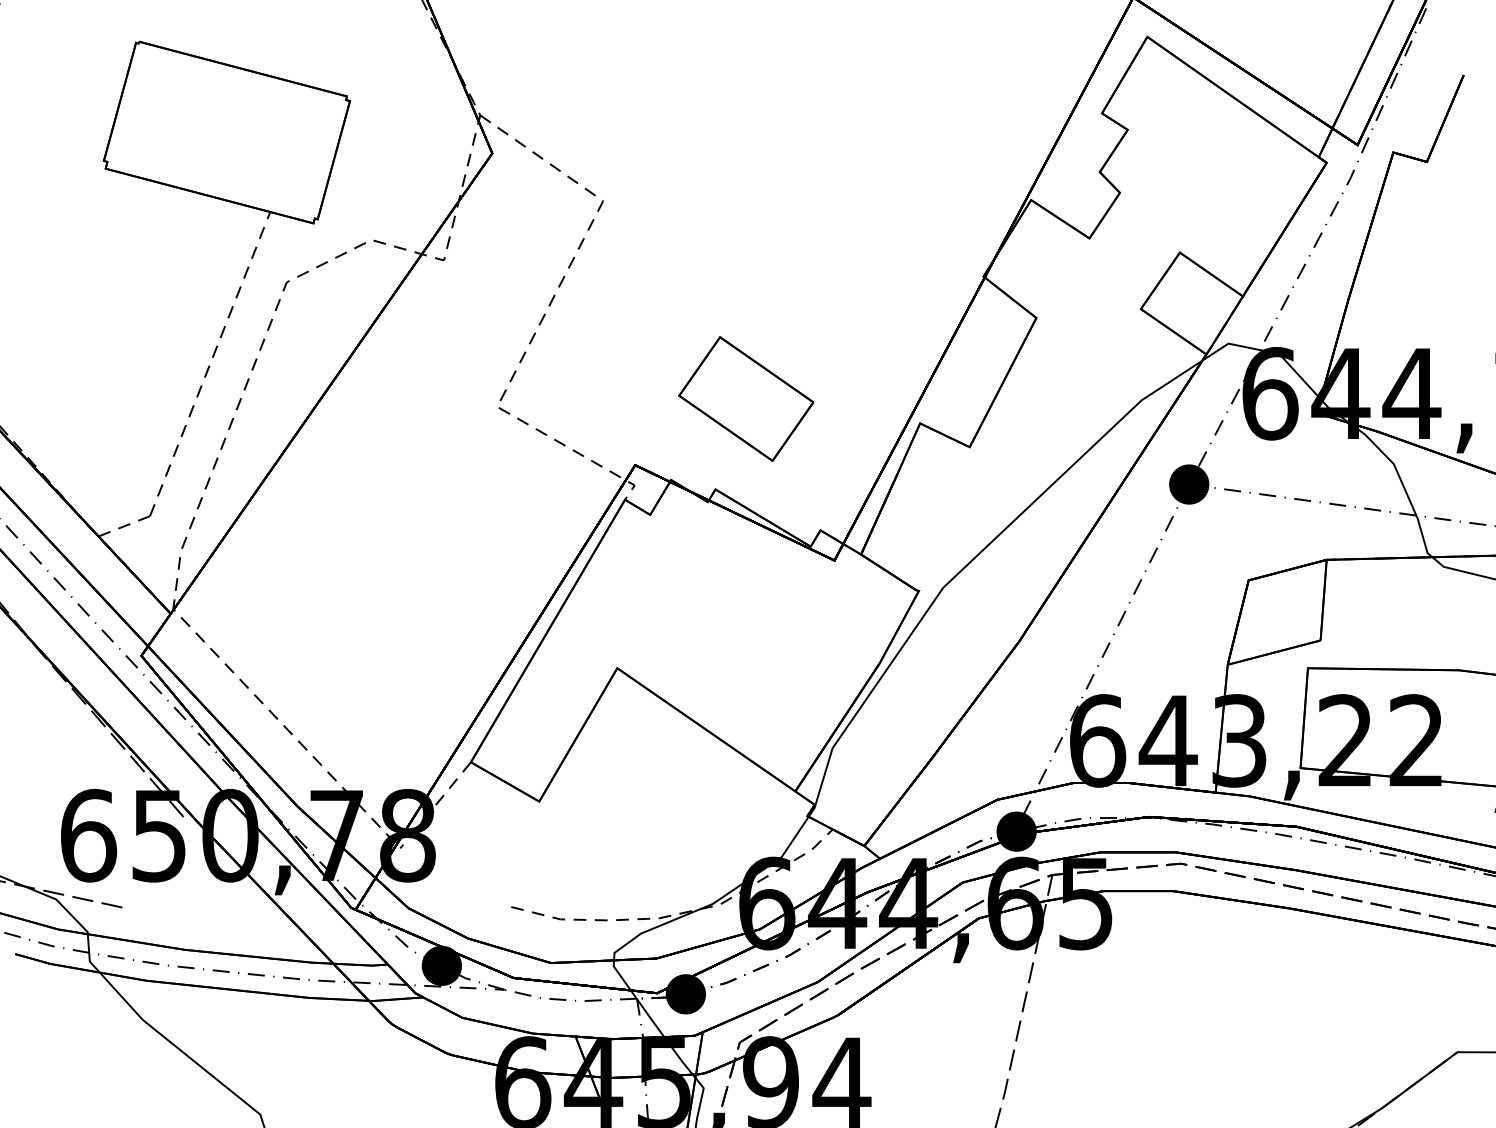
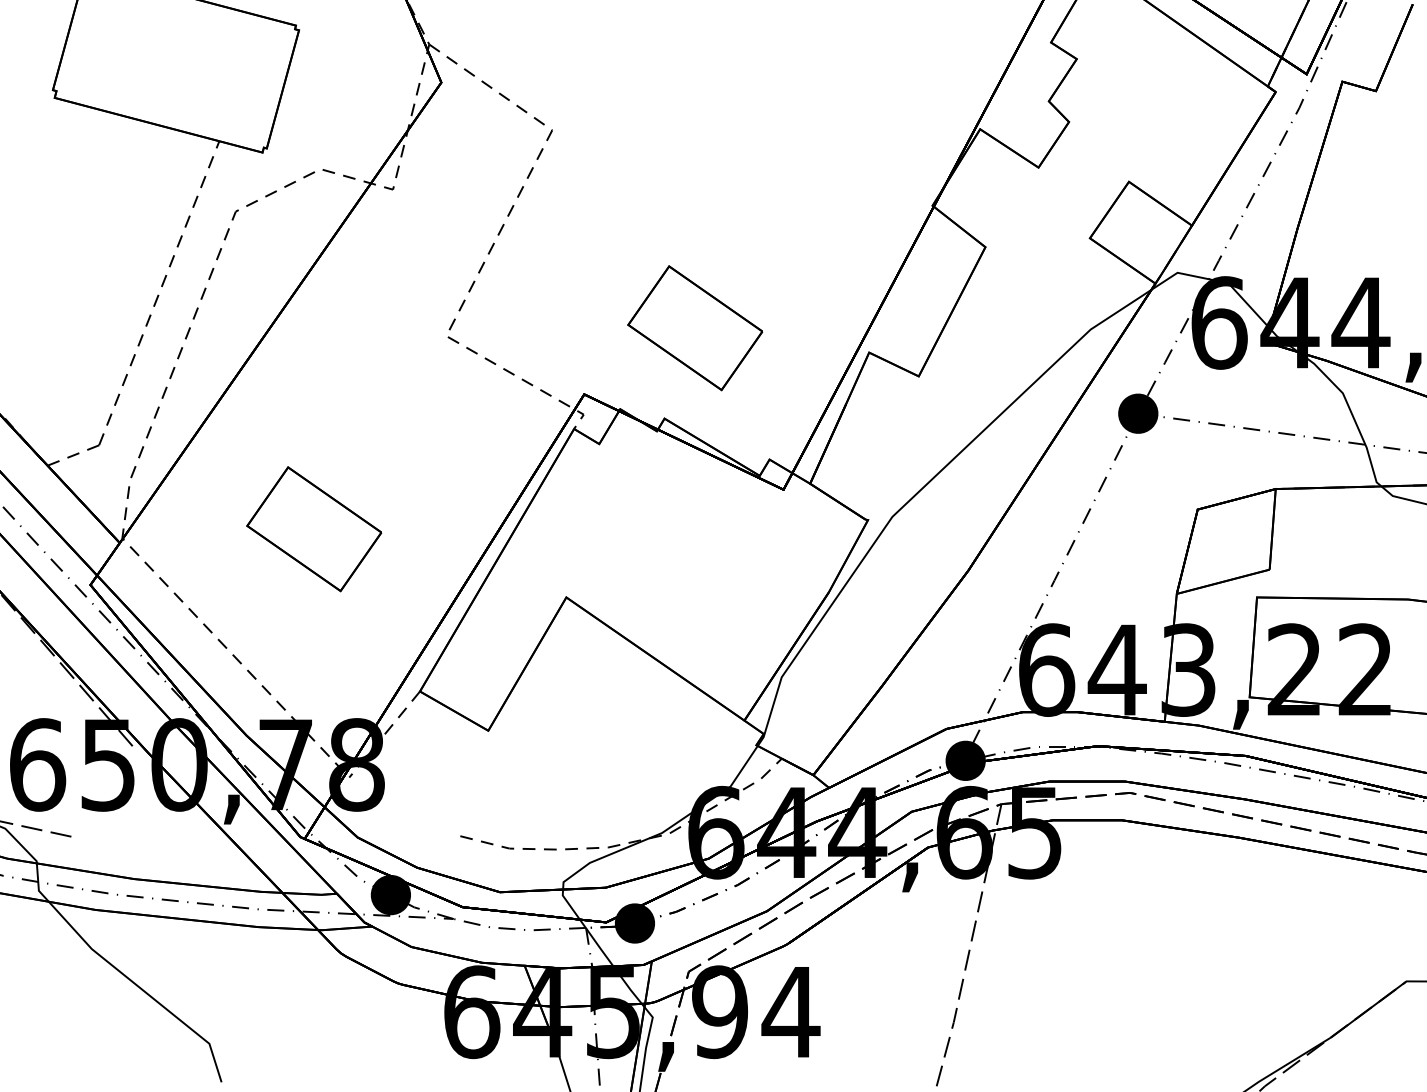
part: (364, 599) -> (313, 528), added

